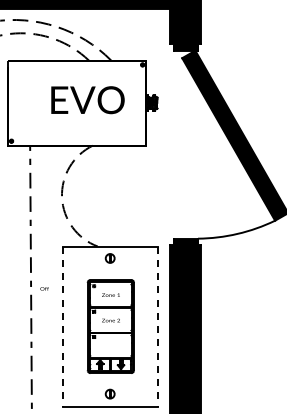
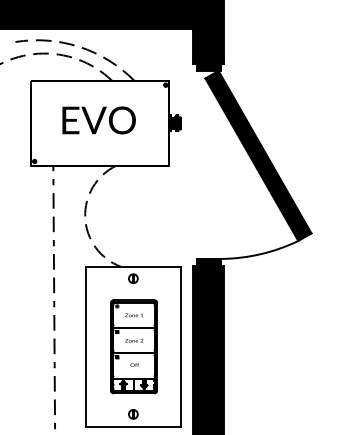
text: (87, 100) -> (98, 120), moved
text: (44, 288) -> (134, 364), moved
line: (62, 327) -> (85, 347), dashed -> solid
line: (158, 327) -> (181, 347), dashed -> solid

